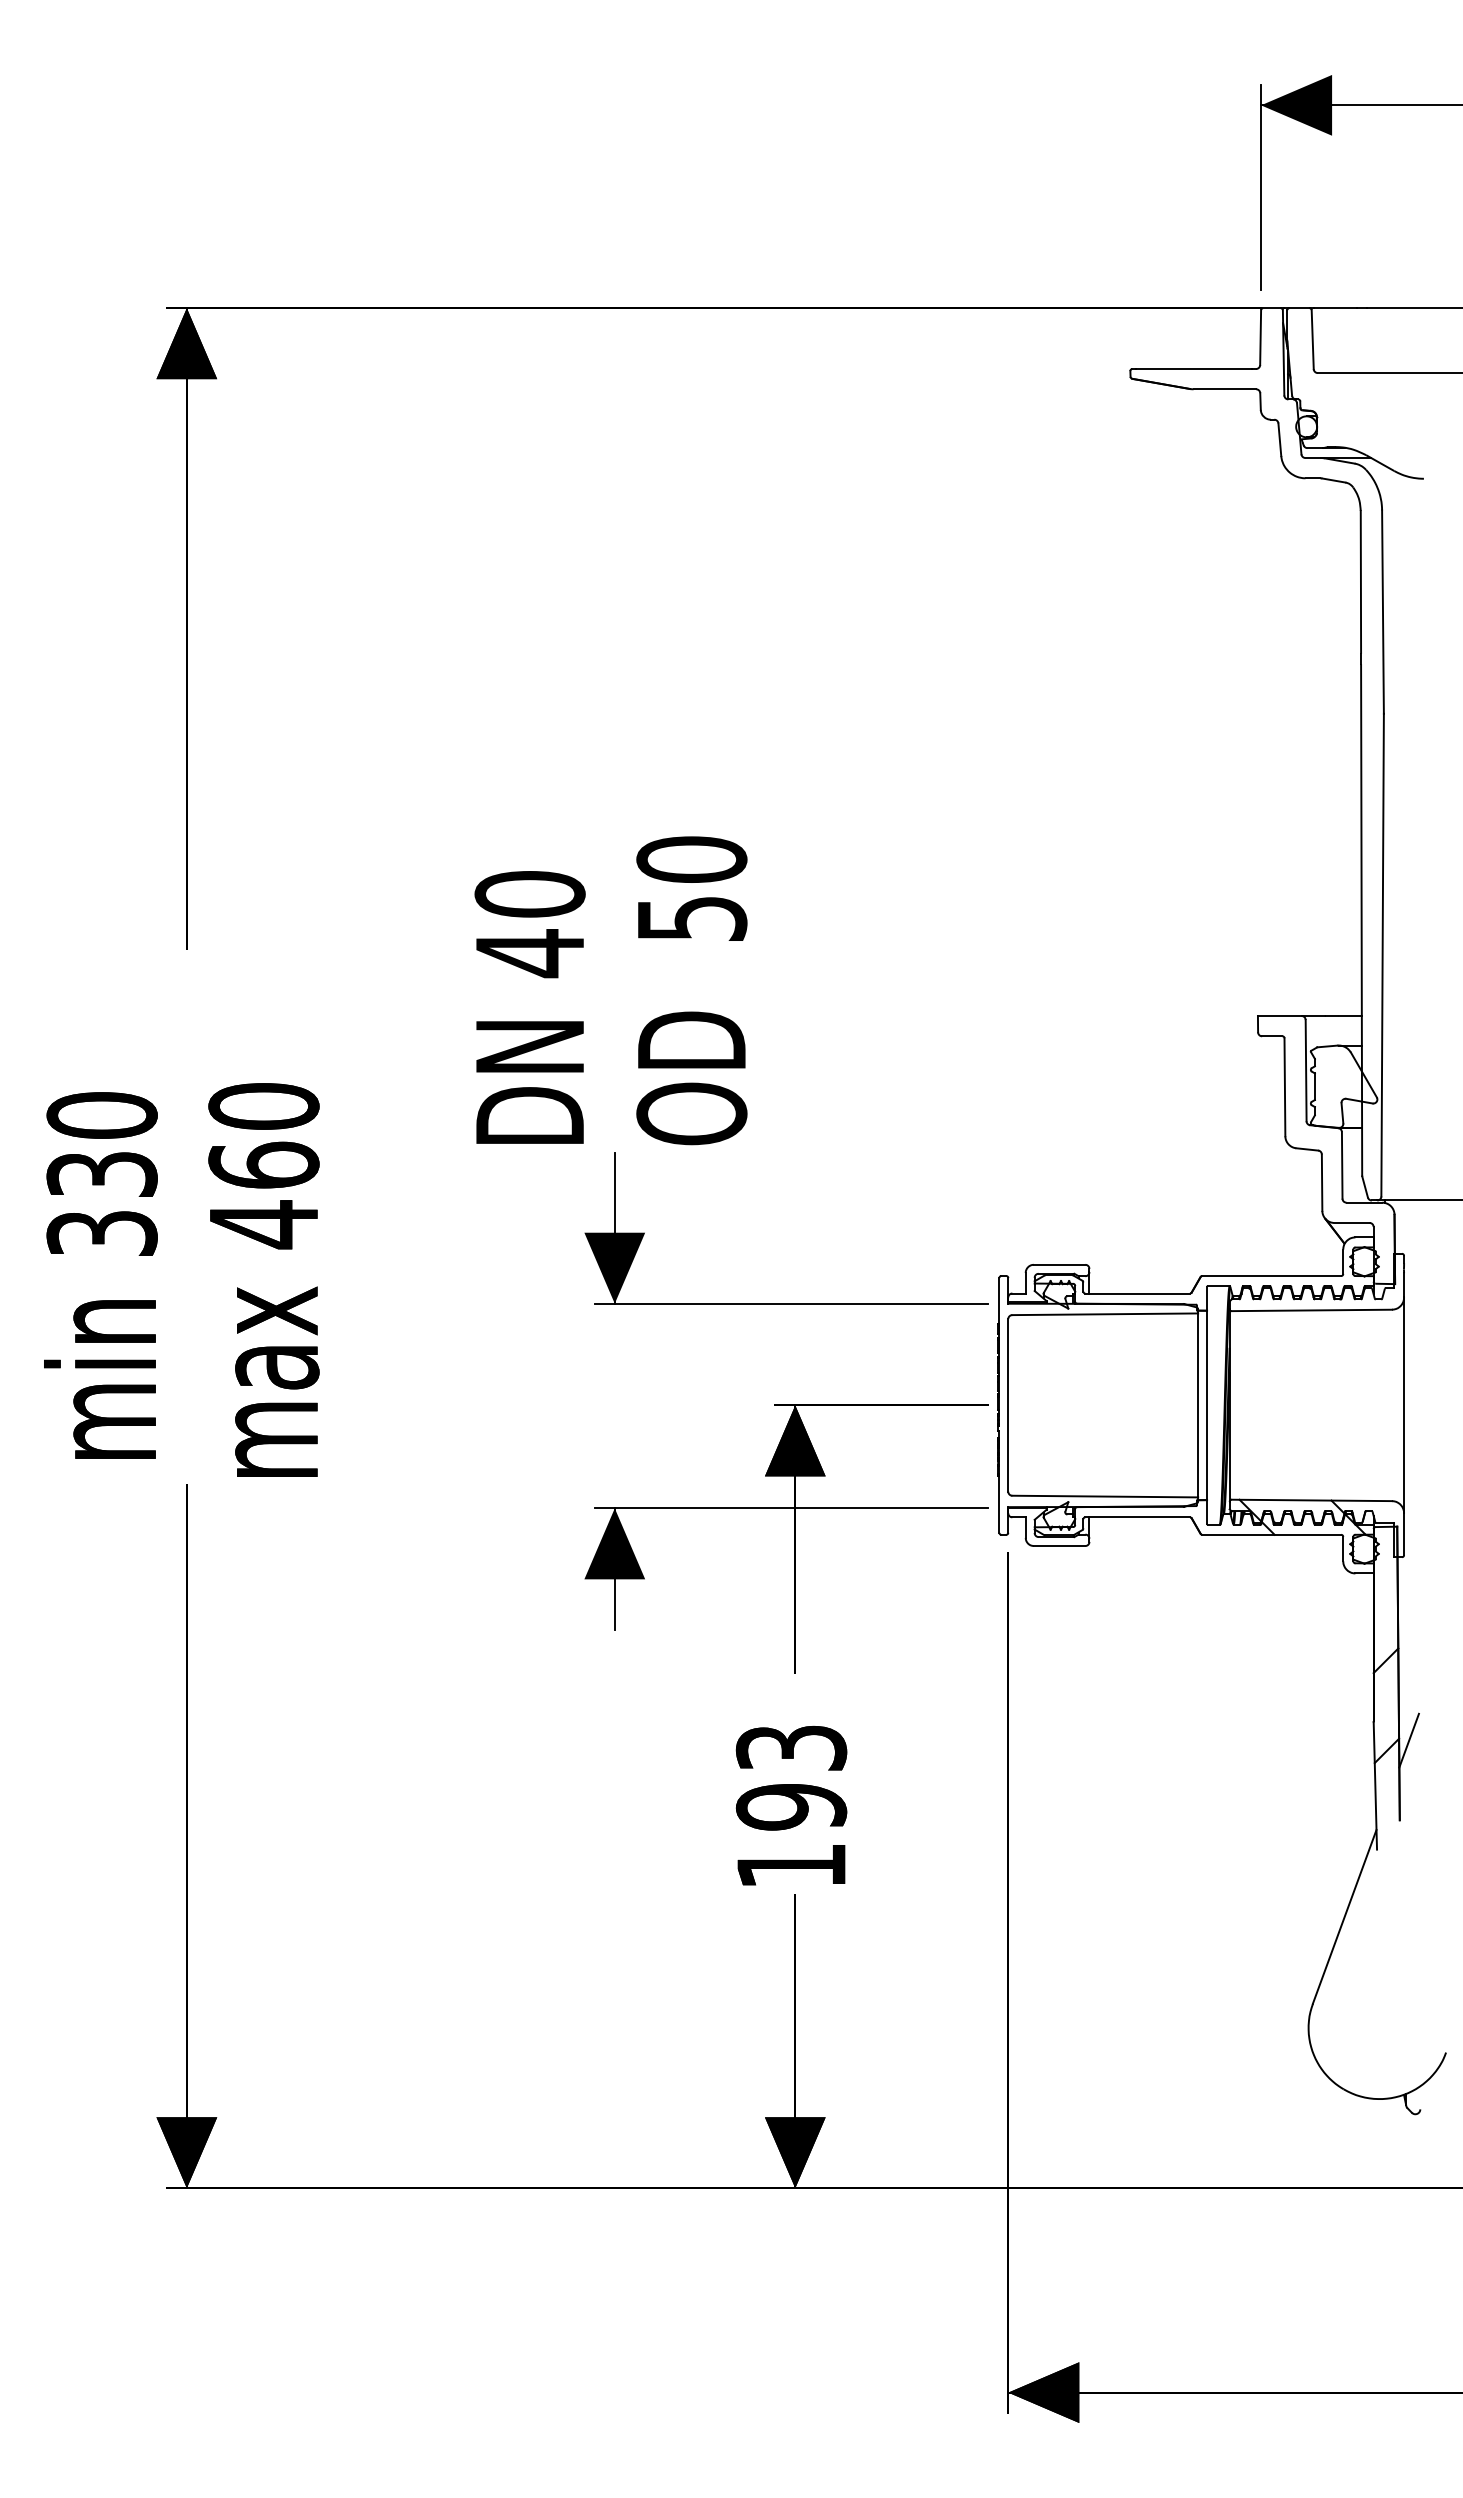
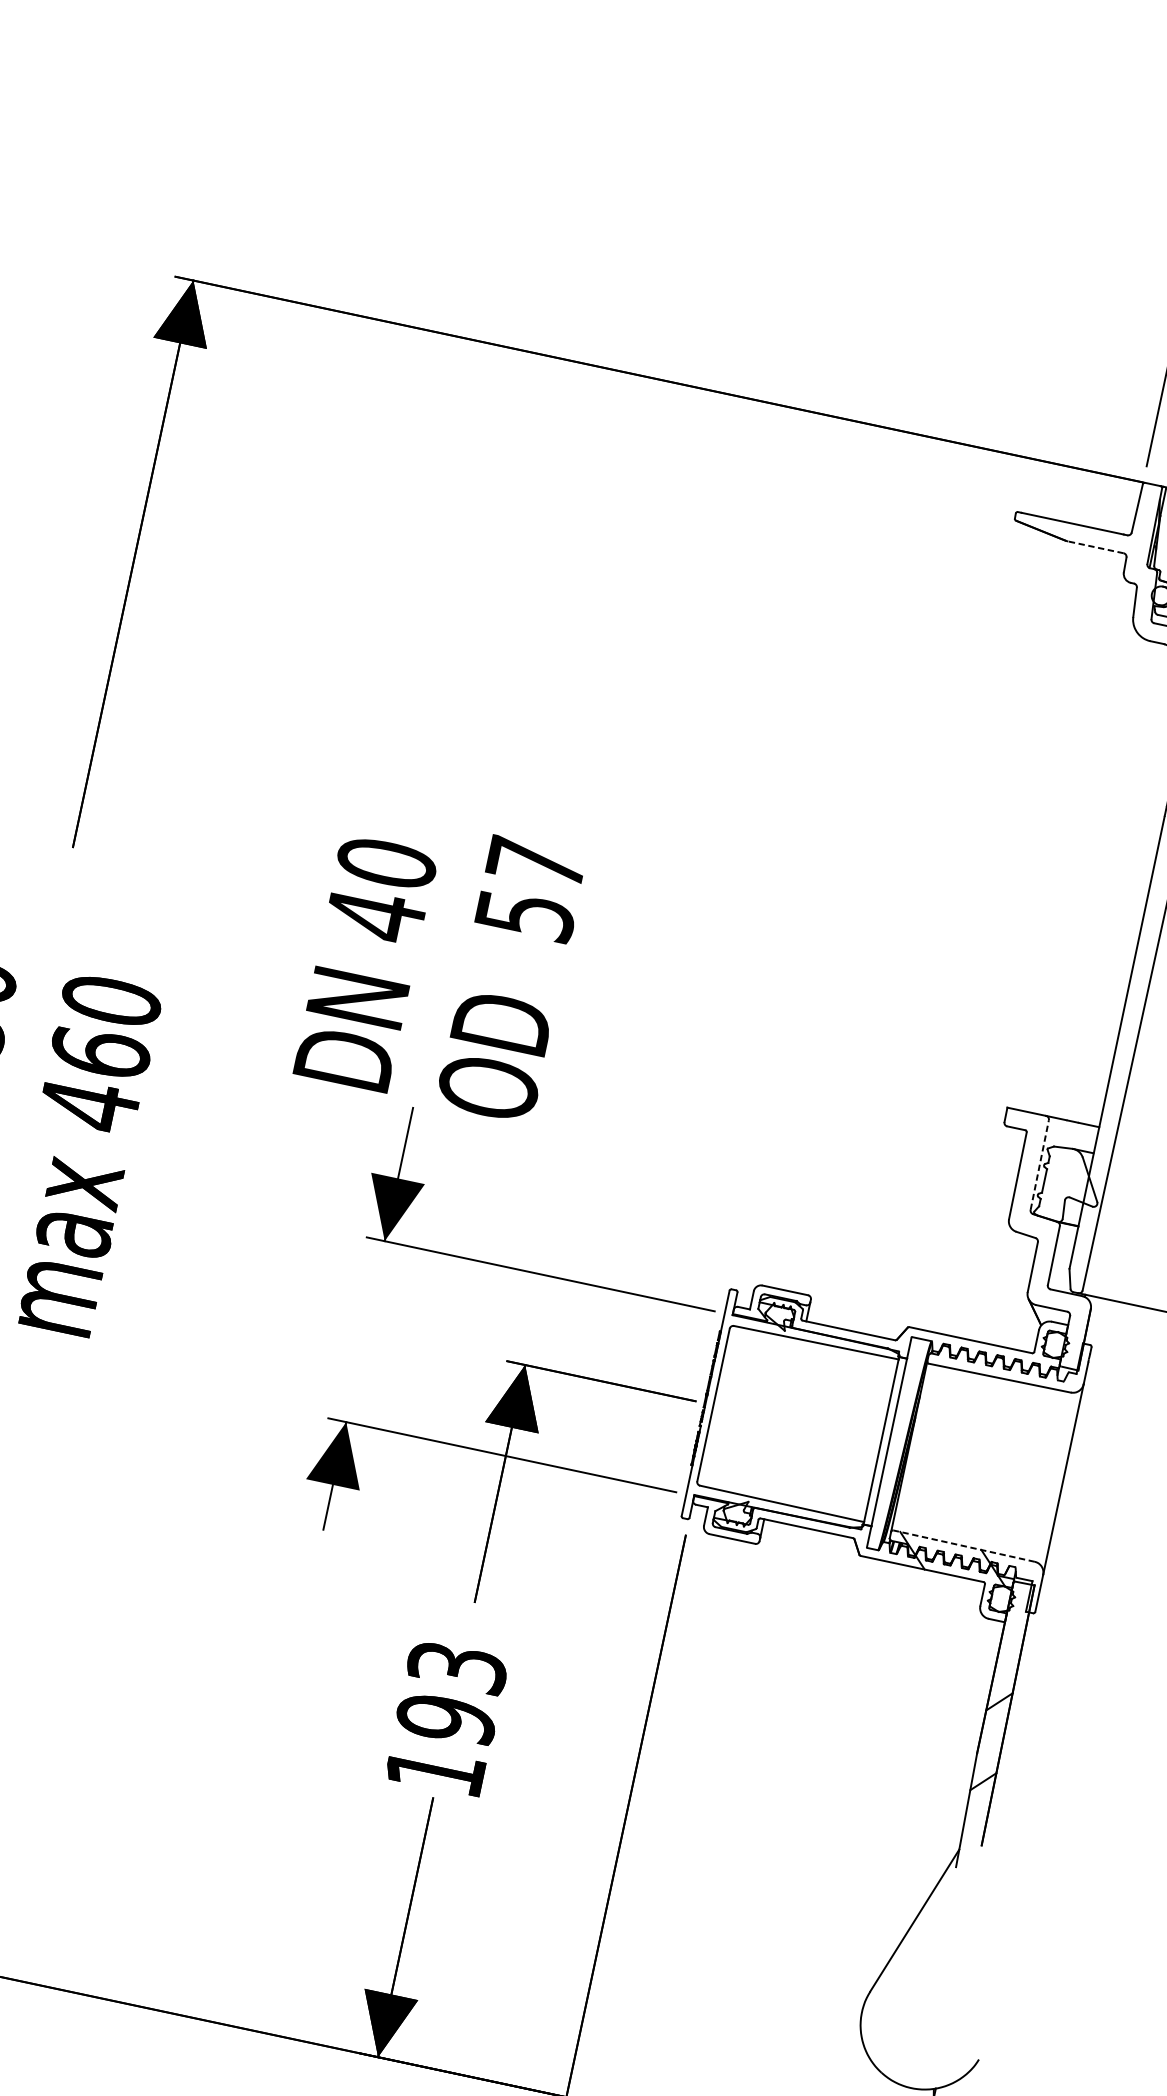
line: (1224, 389) -> (1095, 547), solid -> dashed
text: (691, 859) -> (536, 862), 50 -> 57
line: (1306, 1070) -> (1040, 1165), solid -> dashed
line: (1311, 1500) -> (963, 1546), solid -> dashed
line: (1408, 1740) -> (1004, 1776), removed

